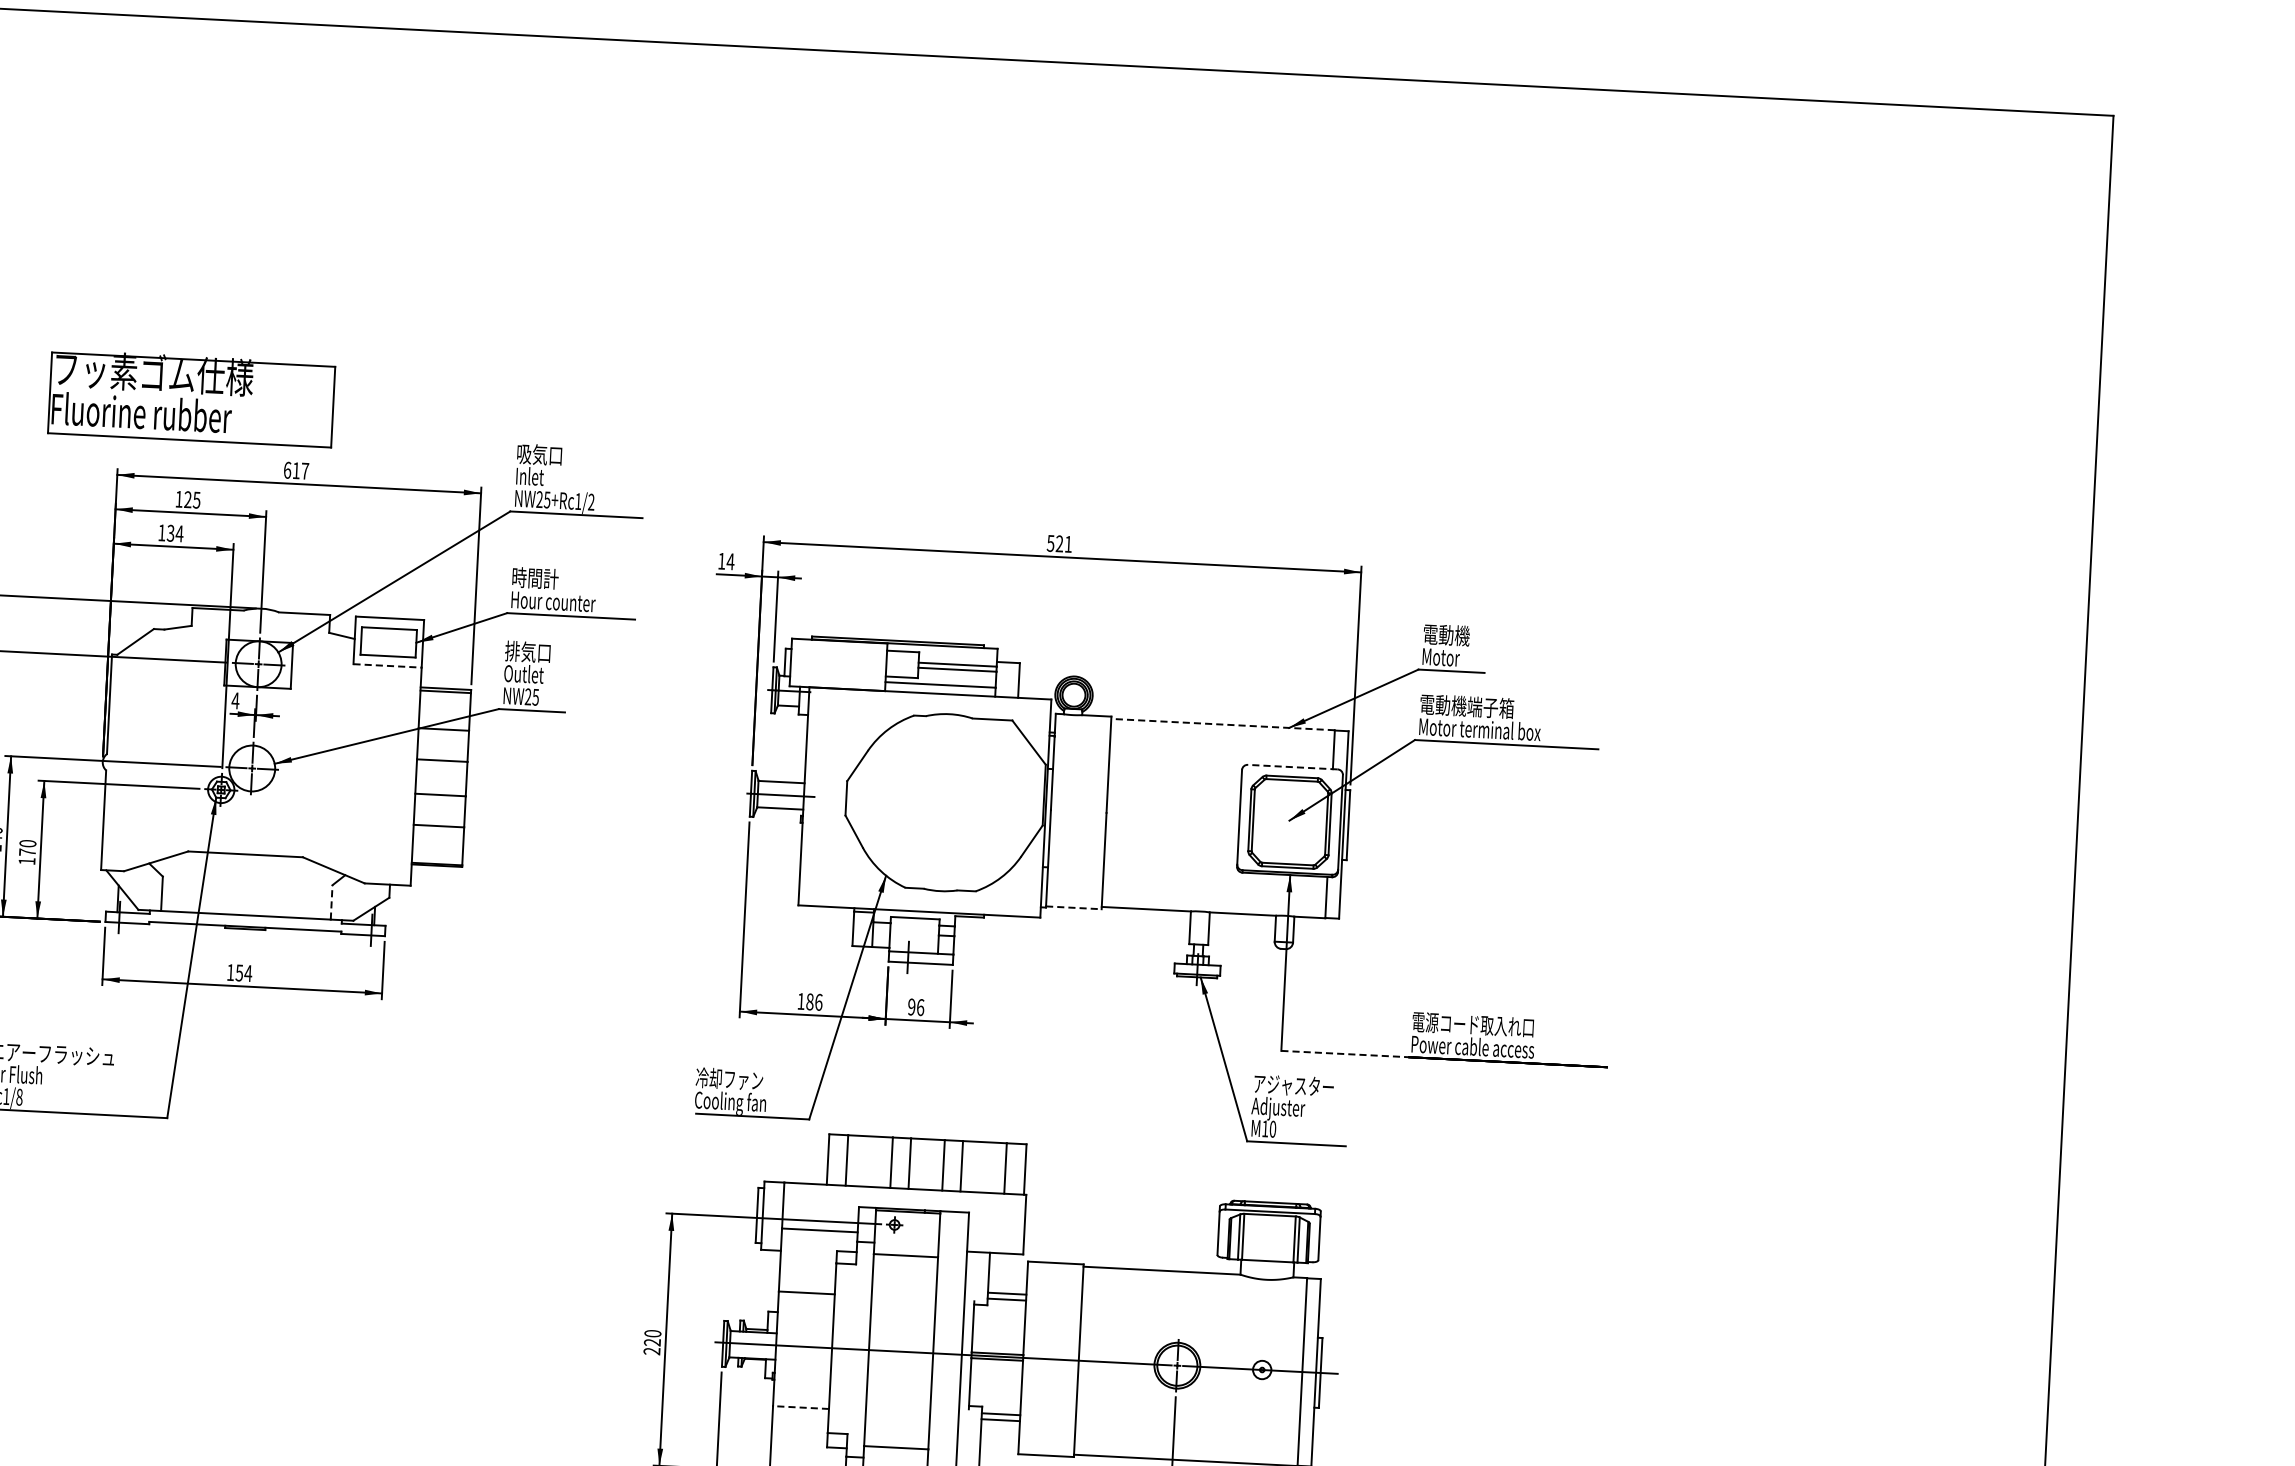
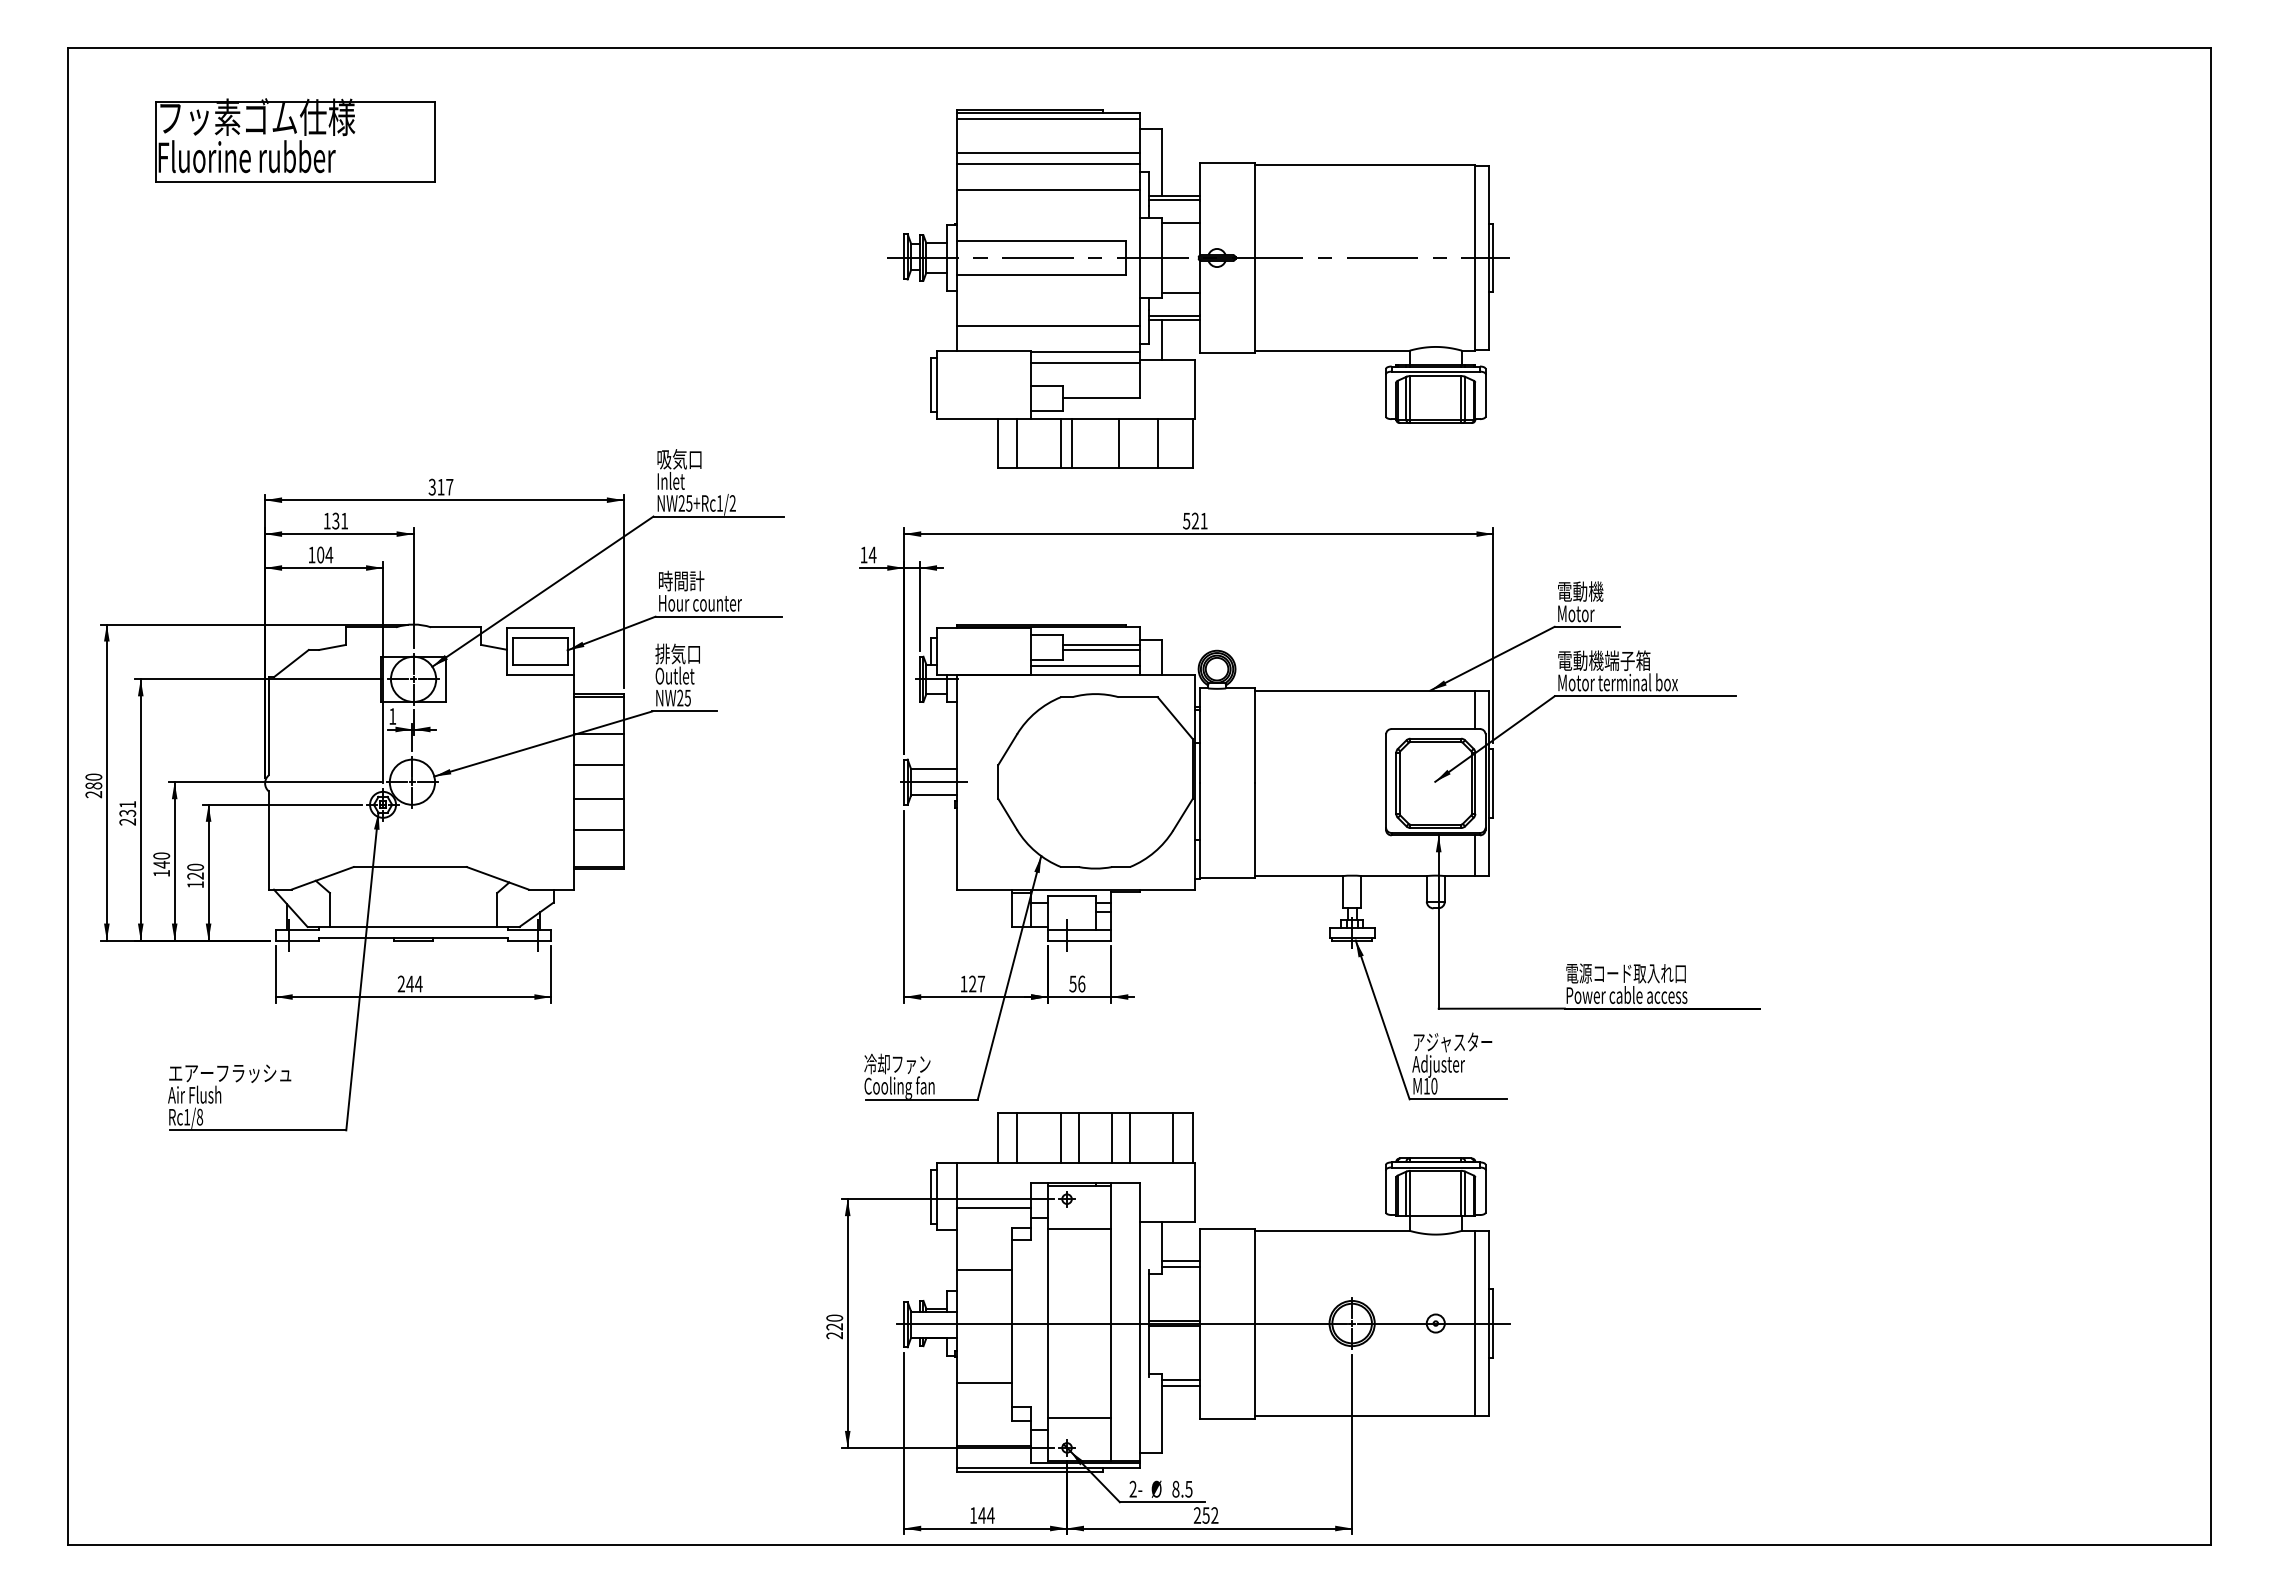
part: (1074, 308) -> (1198, 288), added
part: (191, 398) -> (295, 140), moved
text: (286, 469) -> (431, 486), 617 -> 317
text: (192, 500) -> (340, 521), 125 -> 131
text: (170, 532) -> (320, 554), 134 -> 104
line: (387, 665) -> (540, 674), dashed -> solid
text: (235, 700) -> (392, 716), 4 -> 1
line: (1222, 724) -> (1364, 690), dashed -> solid
line: (1292, 767) -> (1435, 729), dashed -> solid
text: (27, 851) -> (195, 875), 170 -> 120
line: (331, 901) -> (497, 909), dashed -> solid
line: (1074, 908) -> (1228, 878), dashed -> solid
text: (234, 972) -> (405, 983), 154 -> 244
text: (814, 1001) -> (977, 983), 186 -> 127
text: (911, 1006) -> (1072, 983), 96 -> 56
line: (1346, 1053) -> (1502, 1008), dashed -> solid
line: (801, 1407) -> (984, 1383), dashed -> solid

